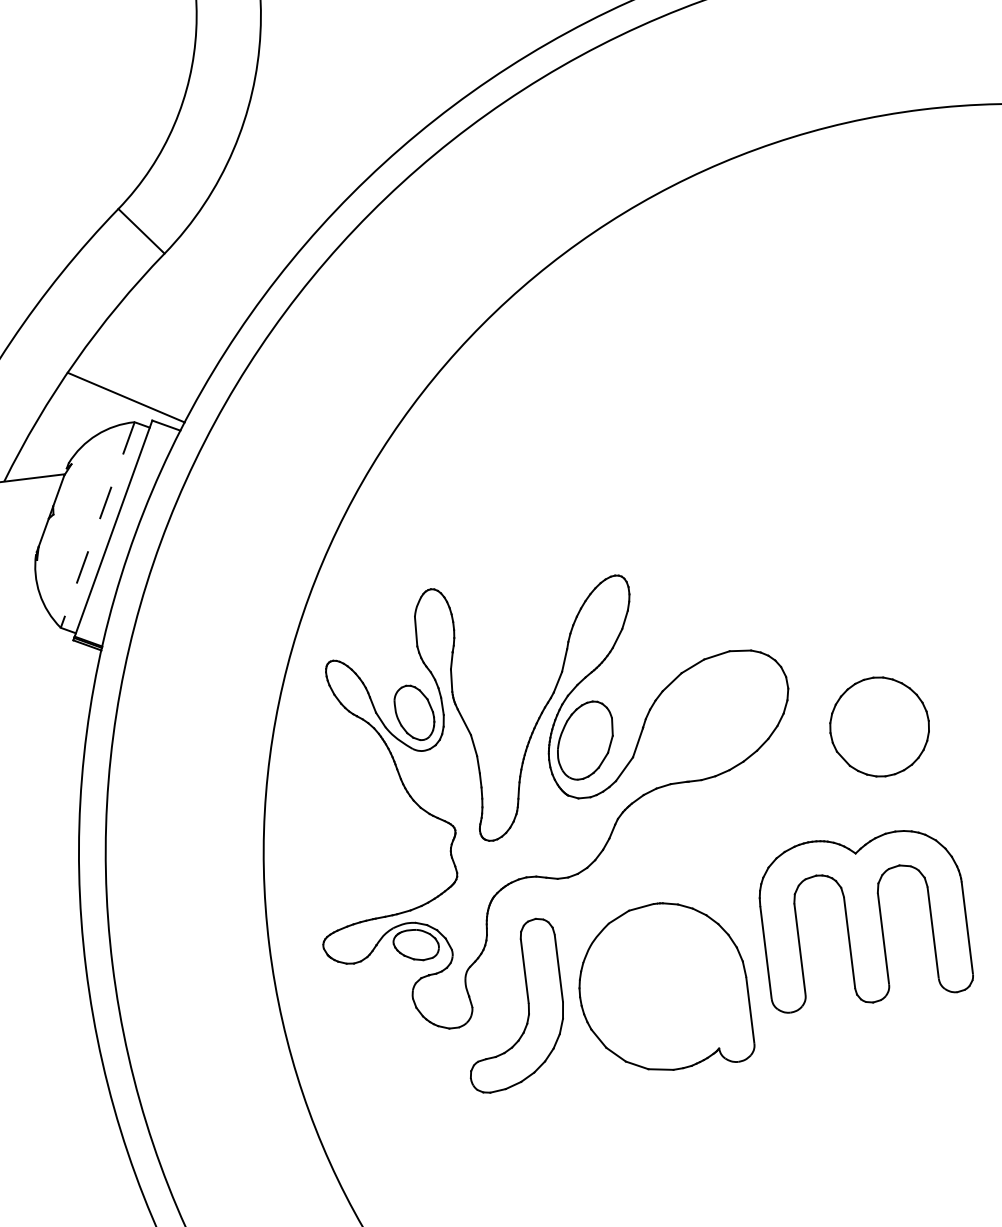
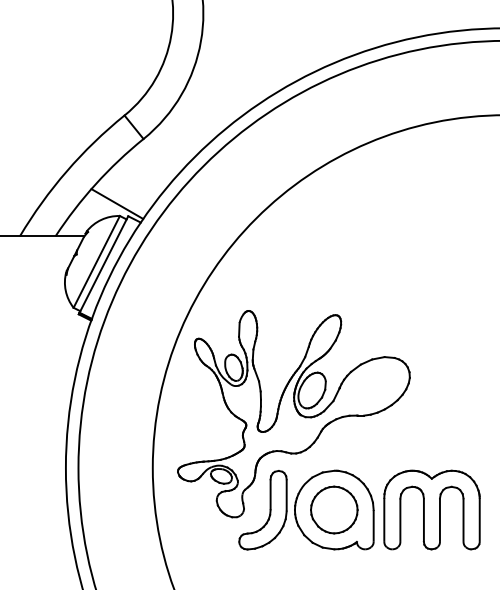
line: (97, 526) -> (96, 262), dashed -> solid
part: (879, 725) -> (334, 509), moved
part: (862, 918) -> (431, 509), moved

